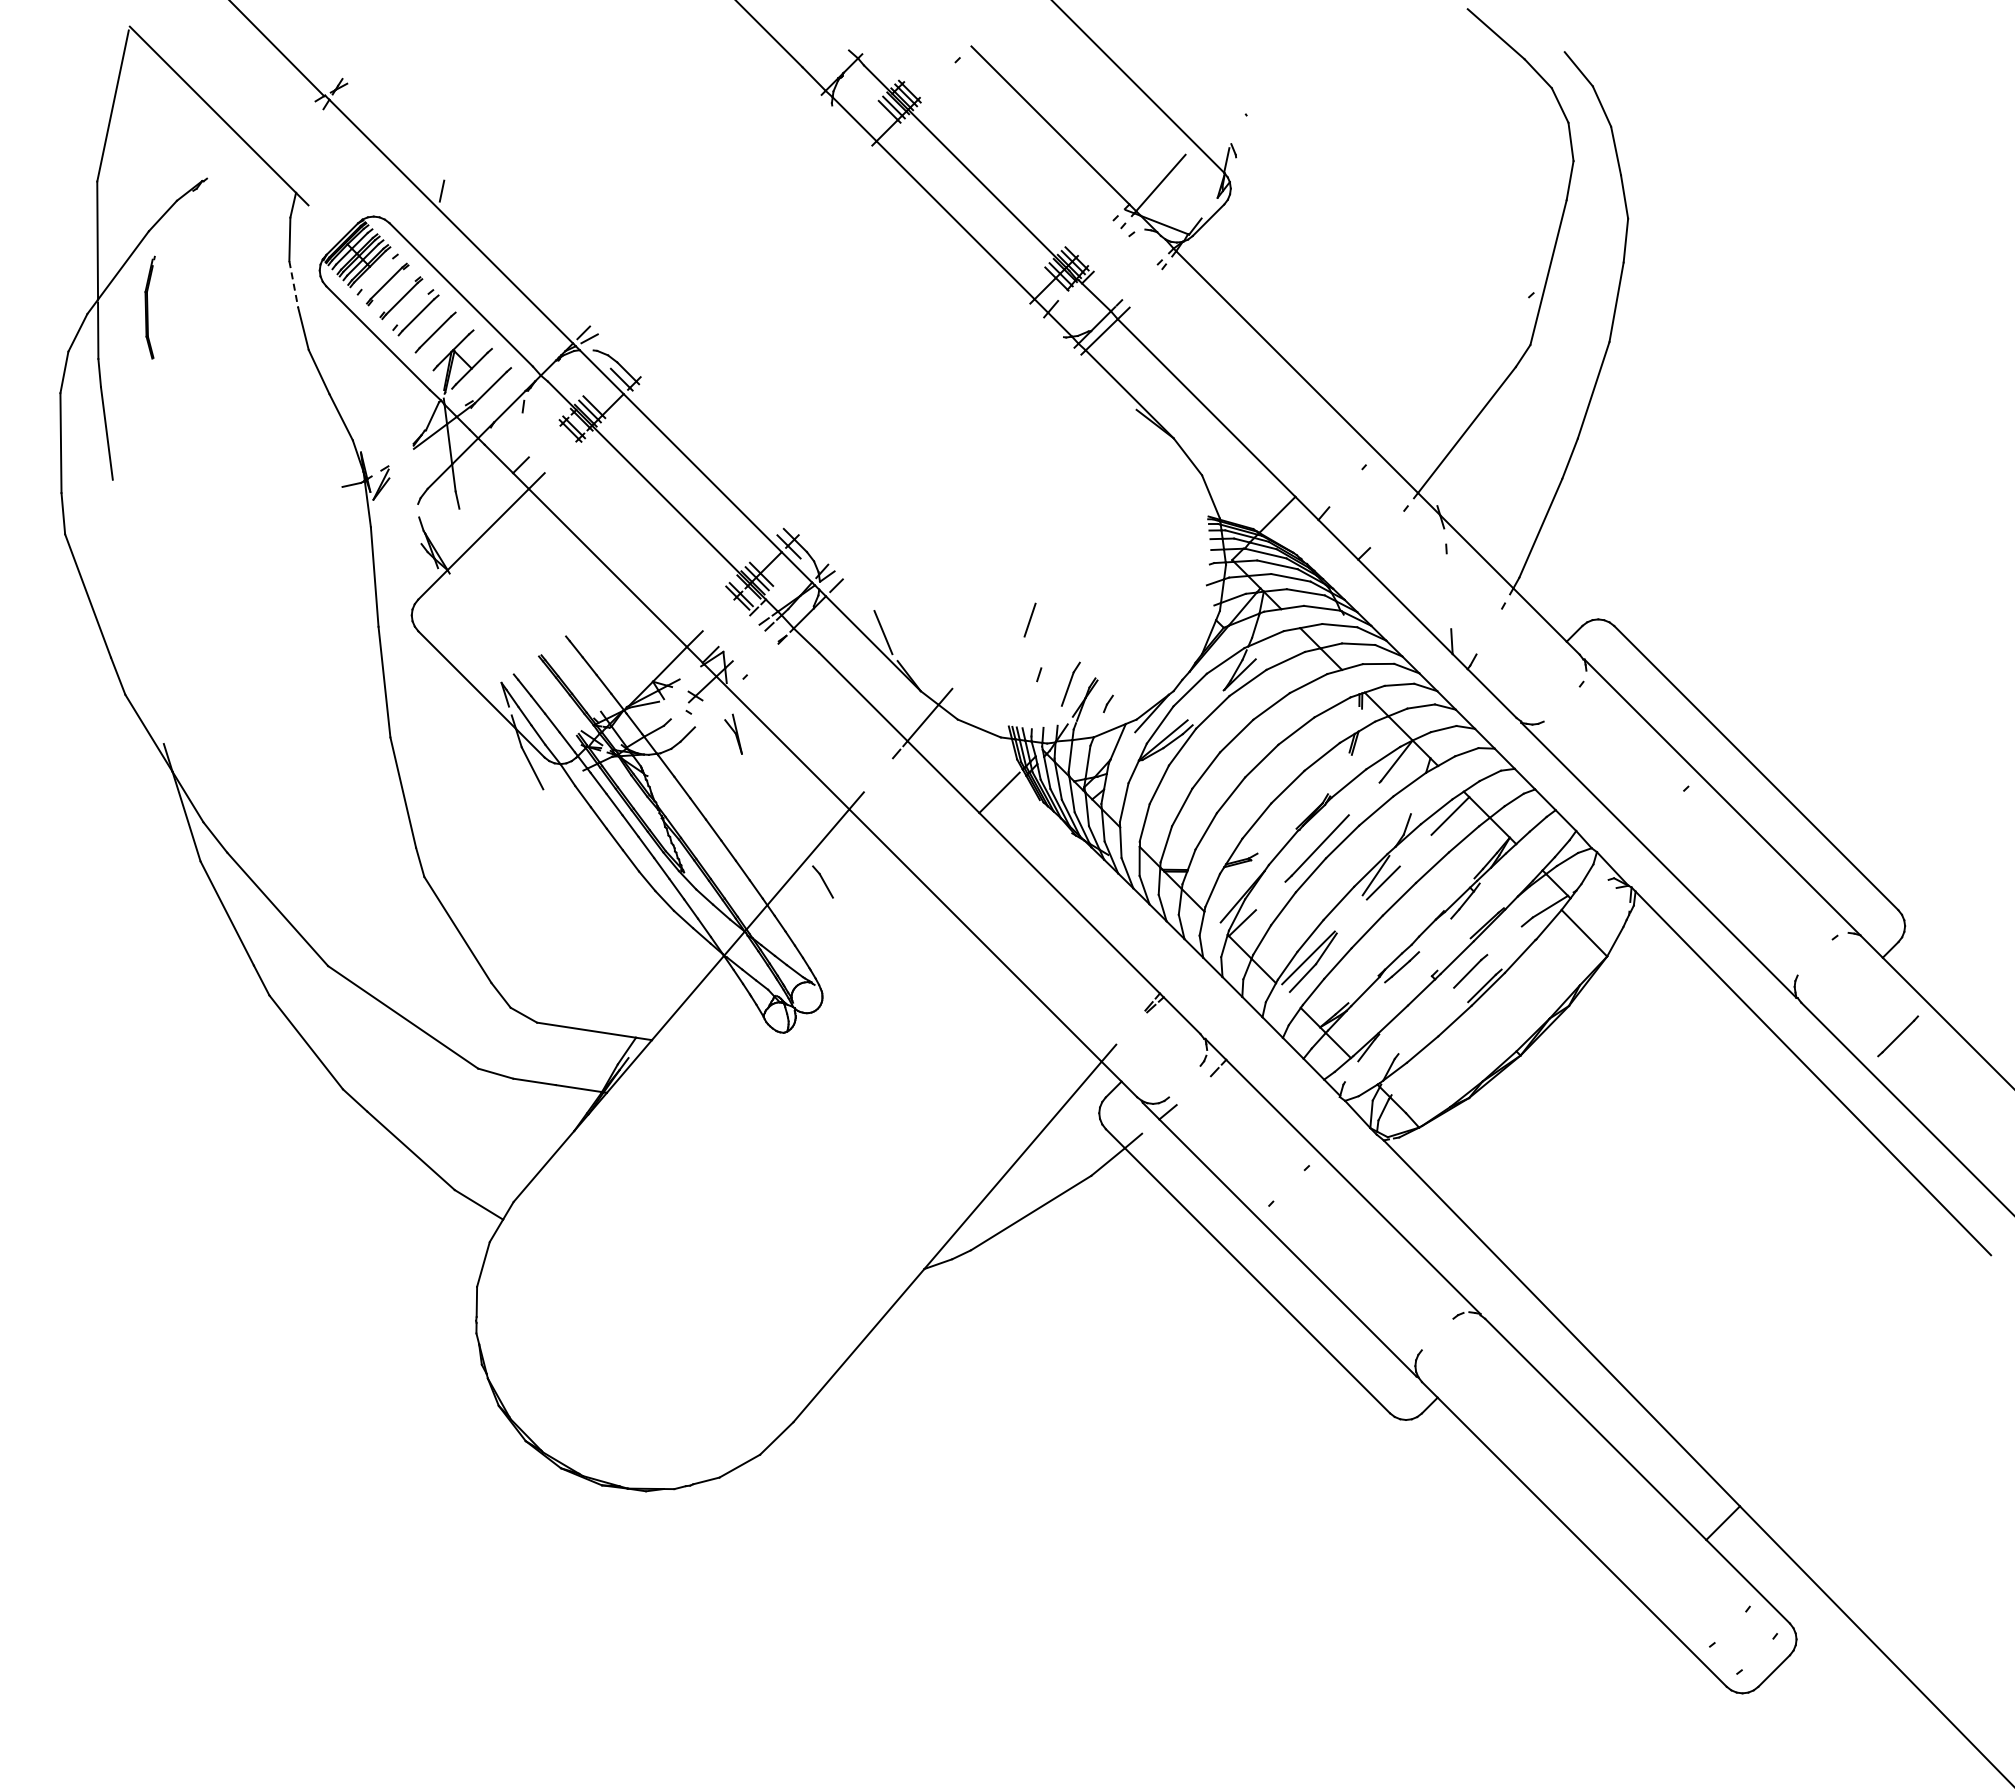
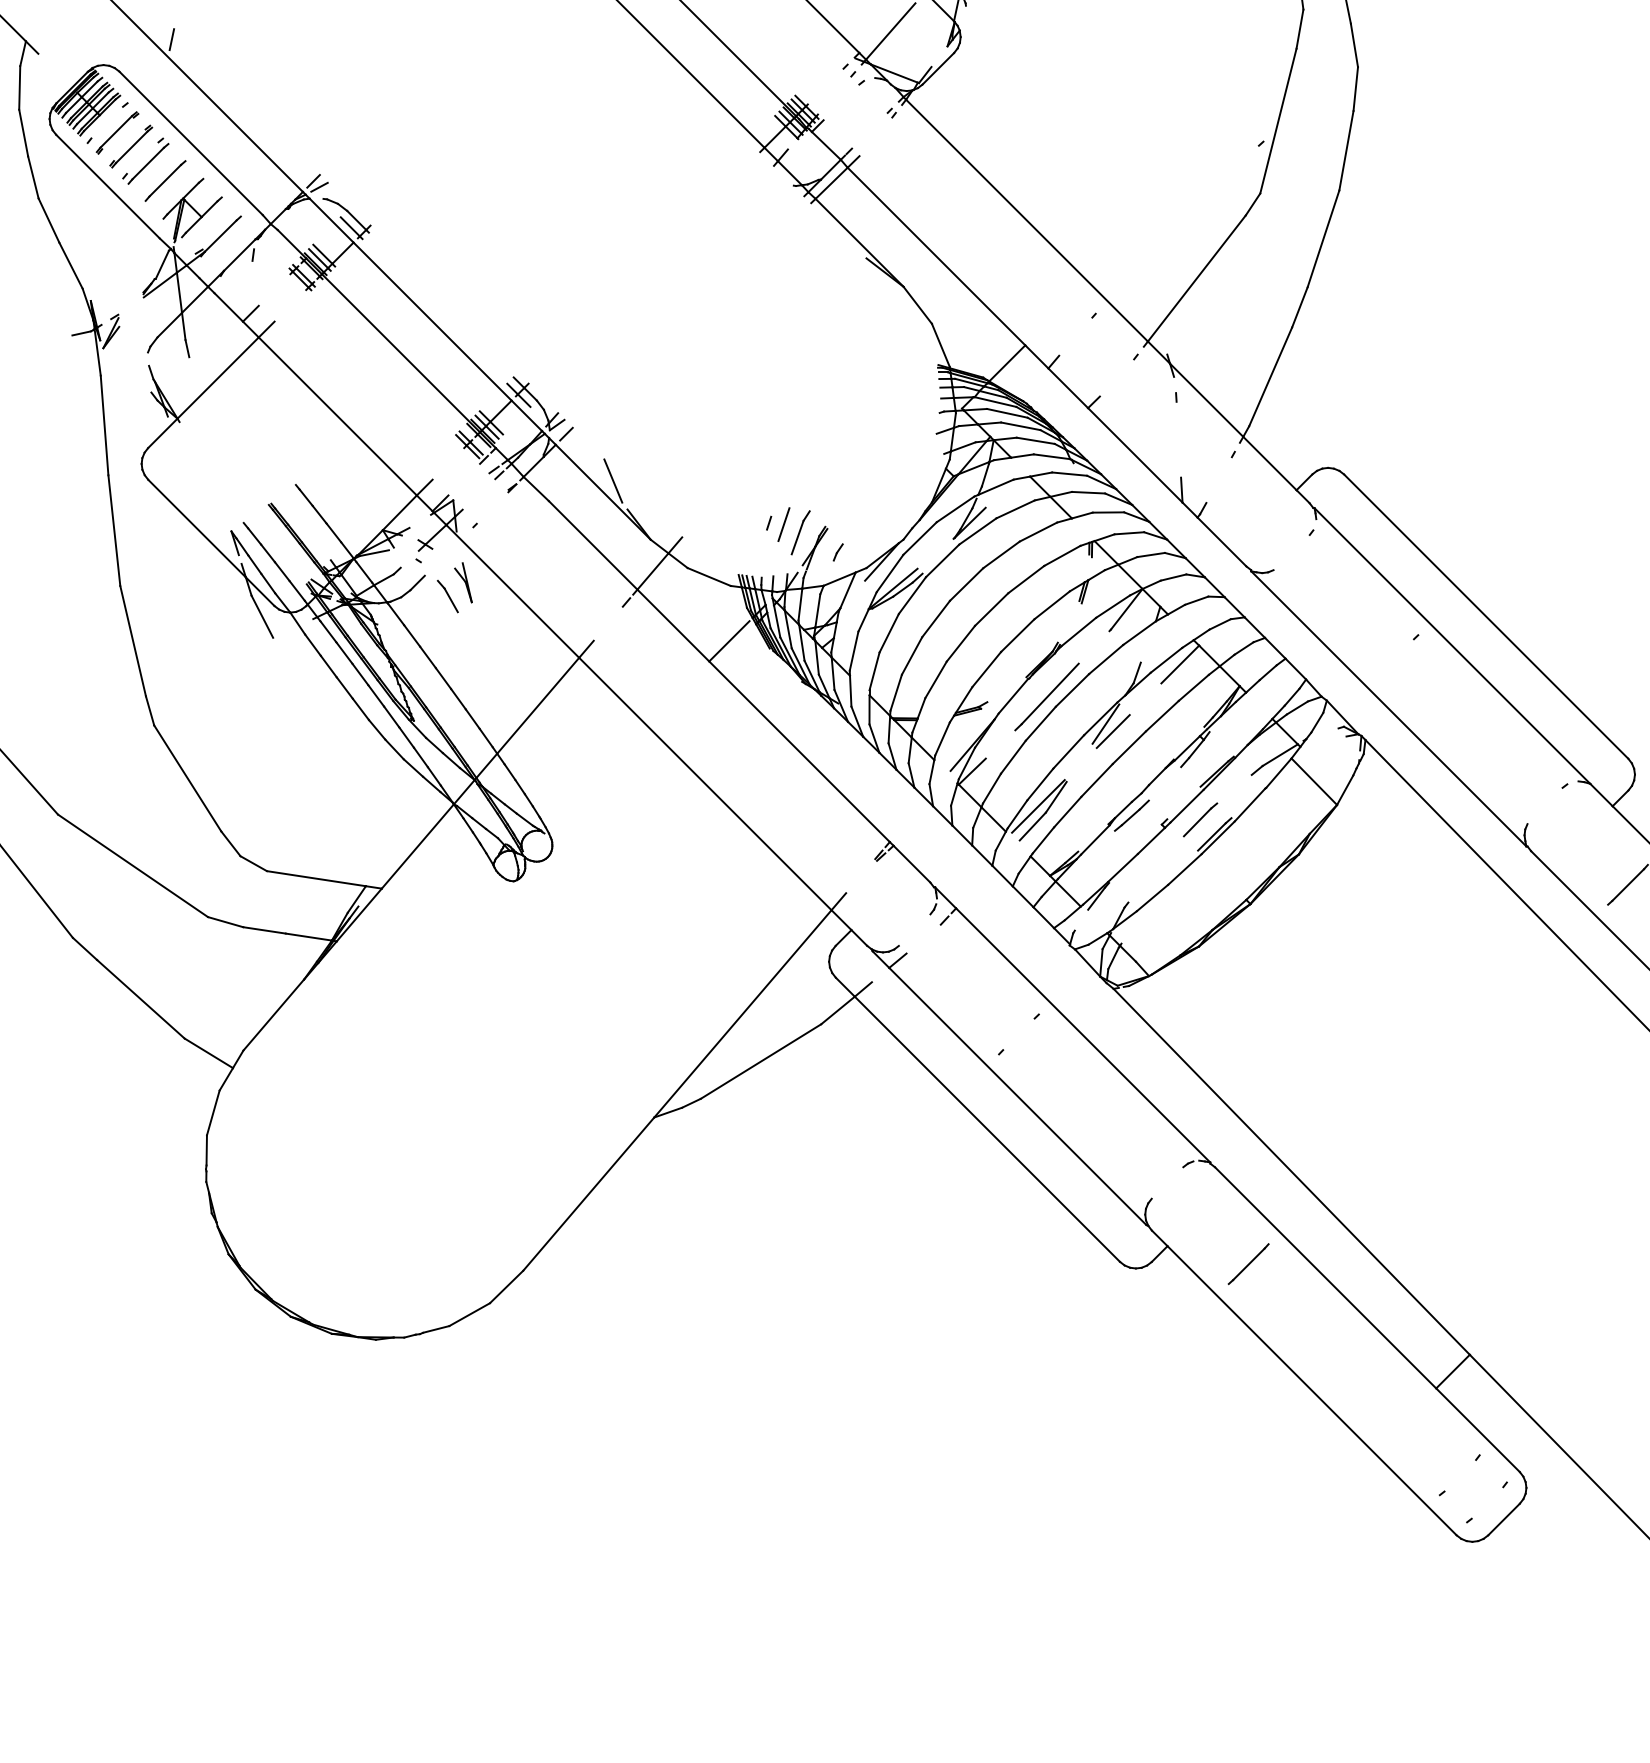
line: (293, 284) -> (23, 132), dashed -> solid
line: (1029, 619) -> (783, 523), moved
part: (822, 881) -> (447, 595), moved
line: (1518, 1415) -> (1248, 1263), added

